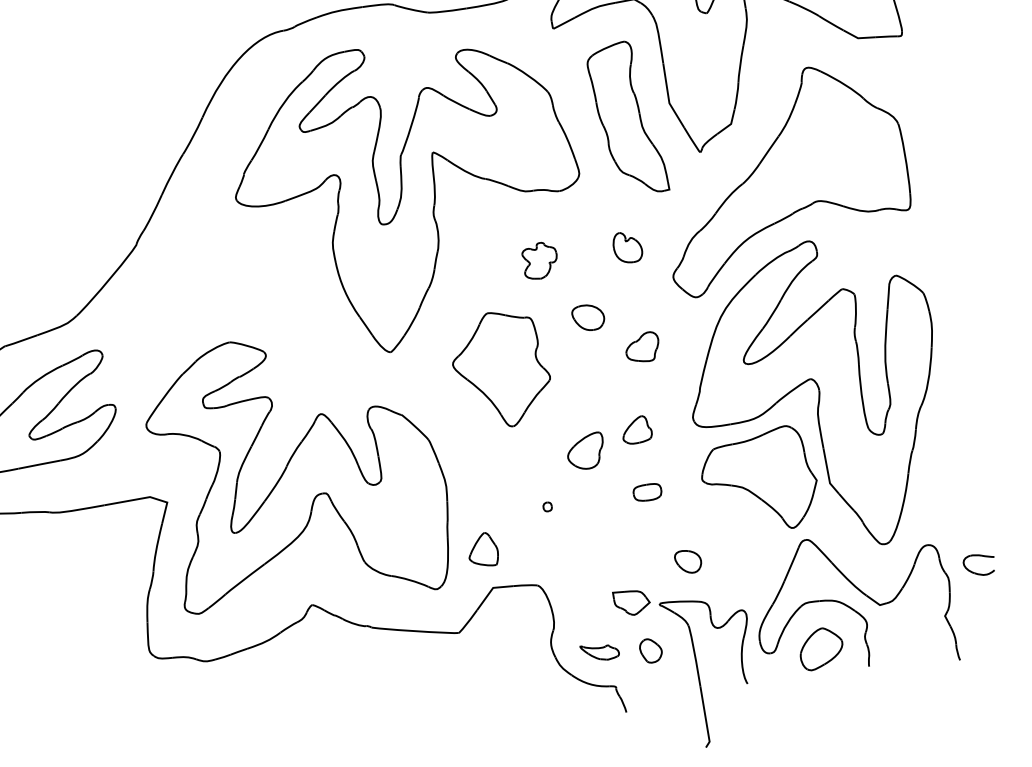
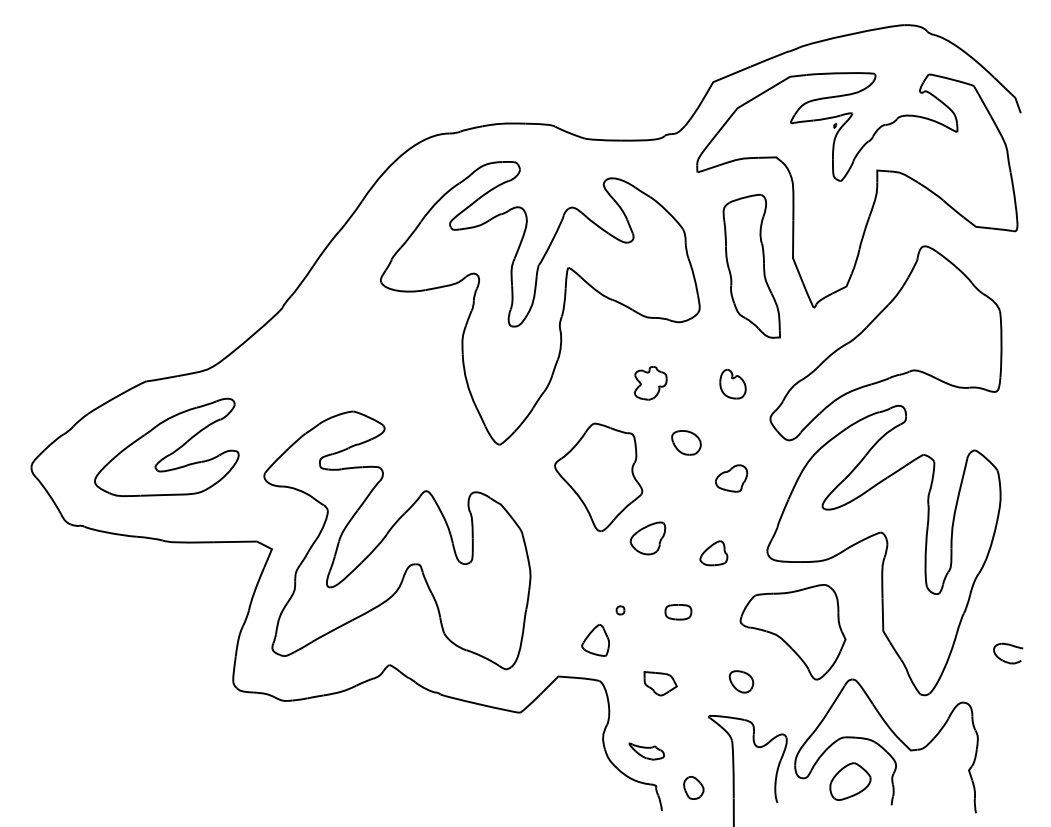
part: (585, 451) -> (647, 538), moved
part: (759, 482) -> (792, 632), moved
part: (647, 492) -> (678, 612), moved
part: (482, 550) -> (595, 640), moved
part: (981, 556) -> (1011, 646), moved
part: (631, 602) -> (660, 683), moved
part: (650, 650) -> (693, 787), moved

